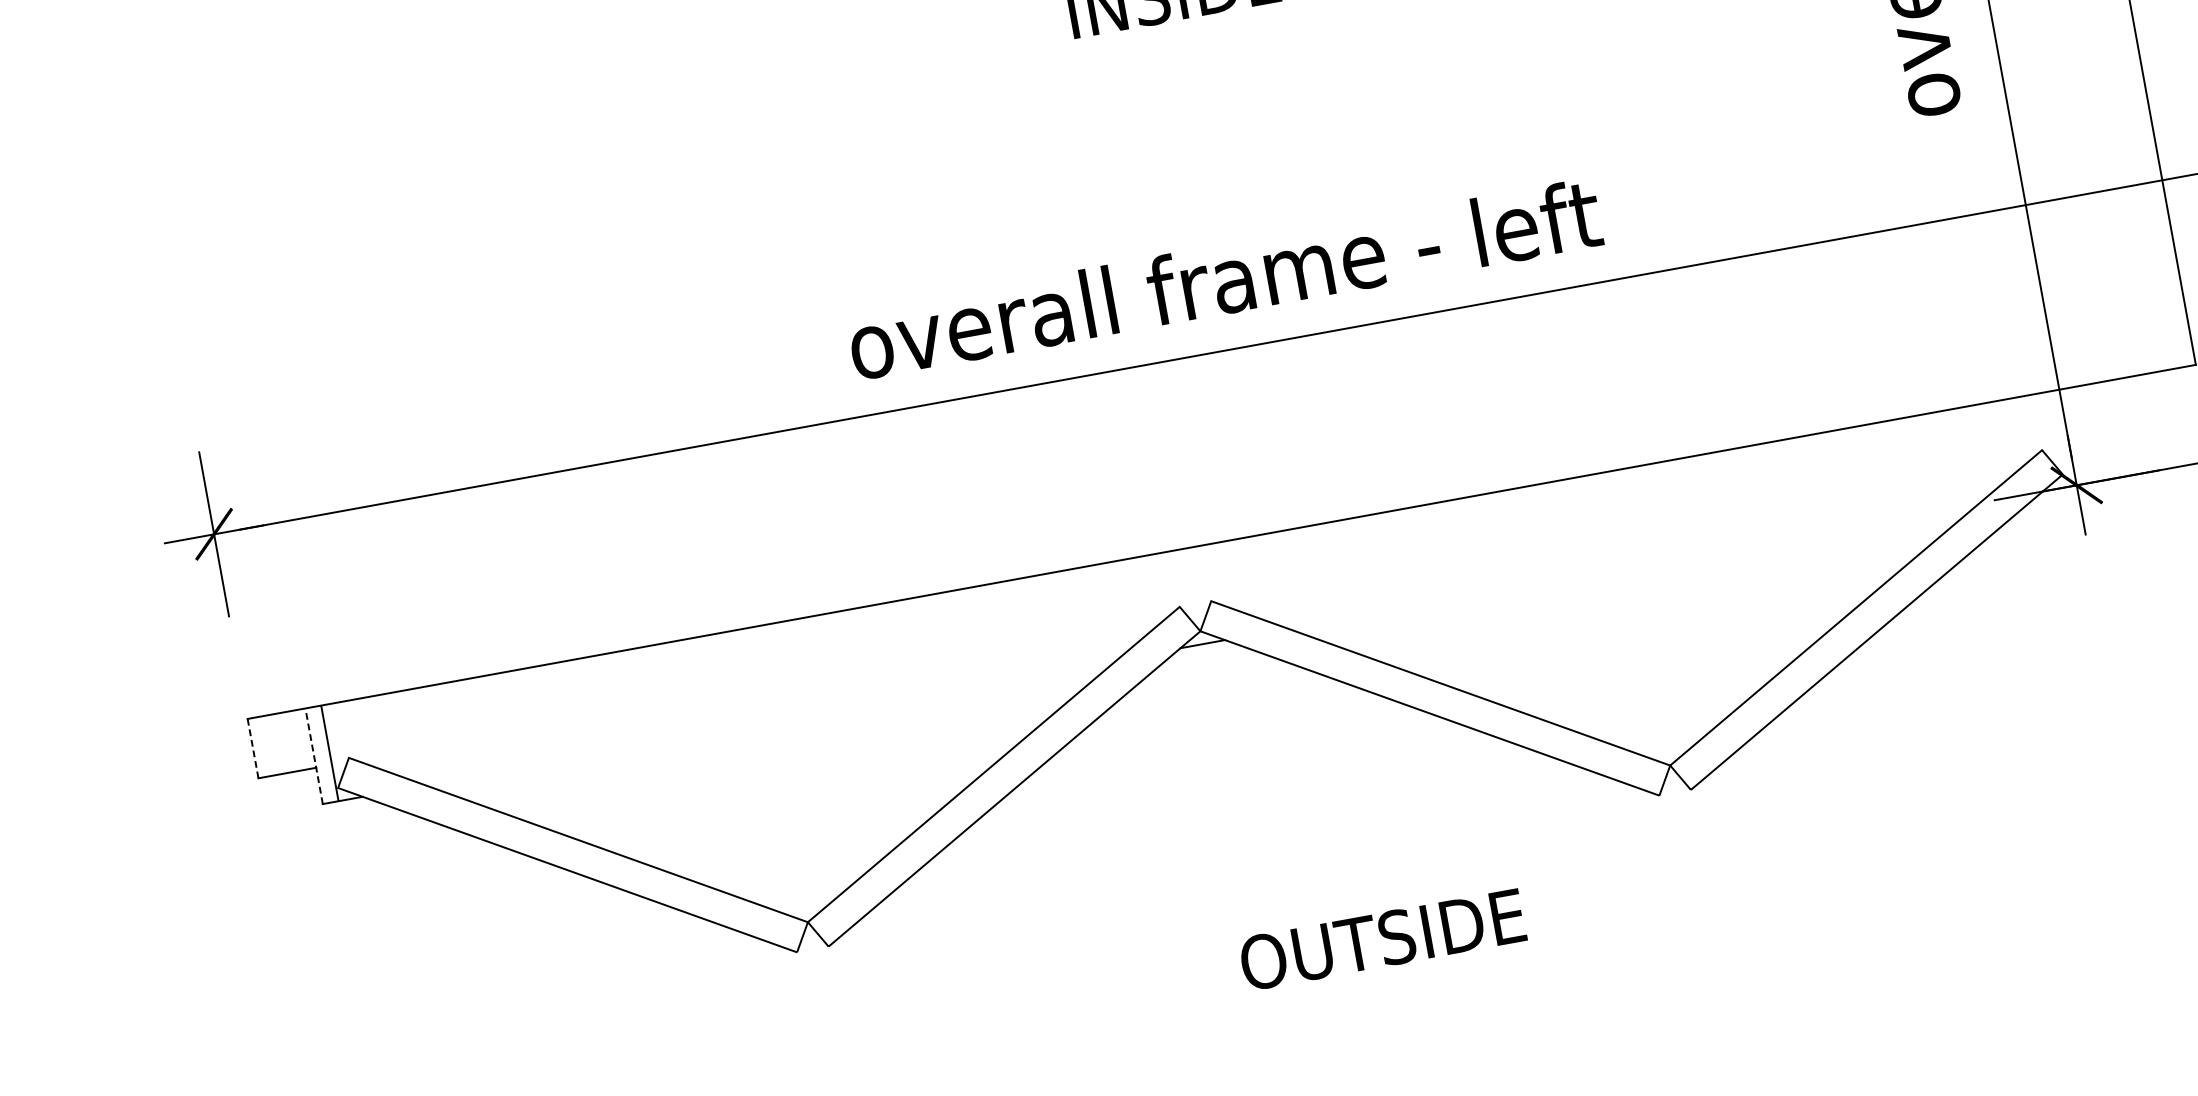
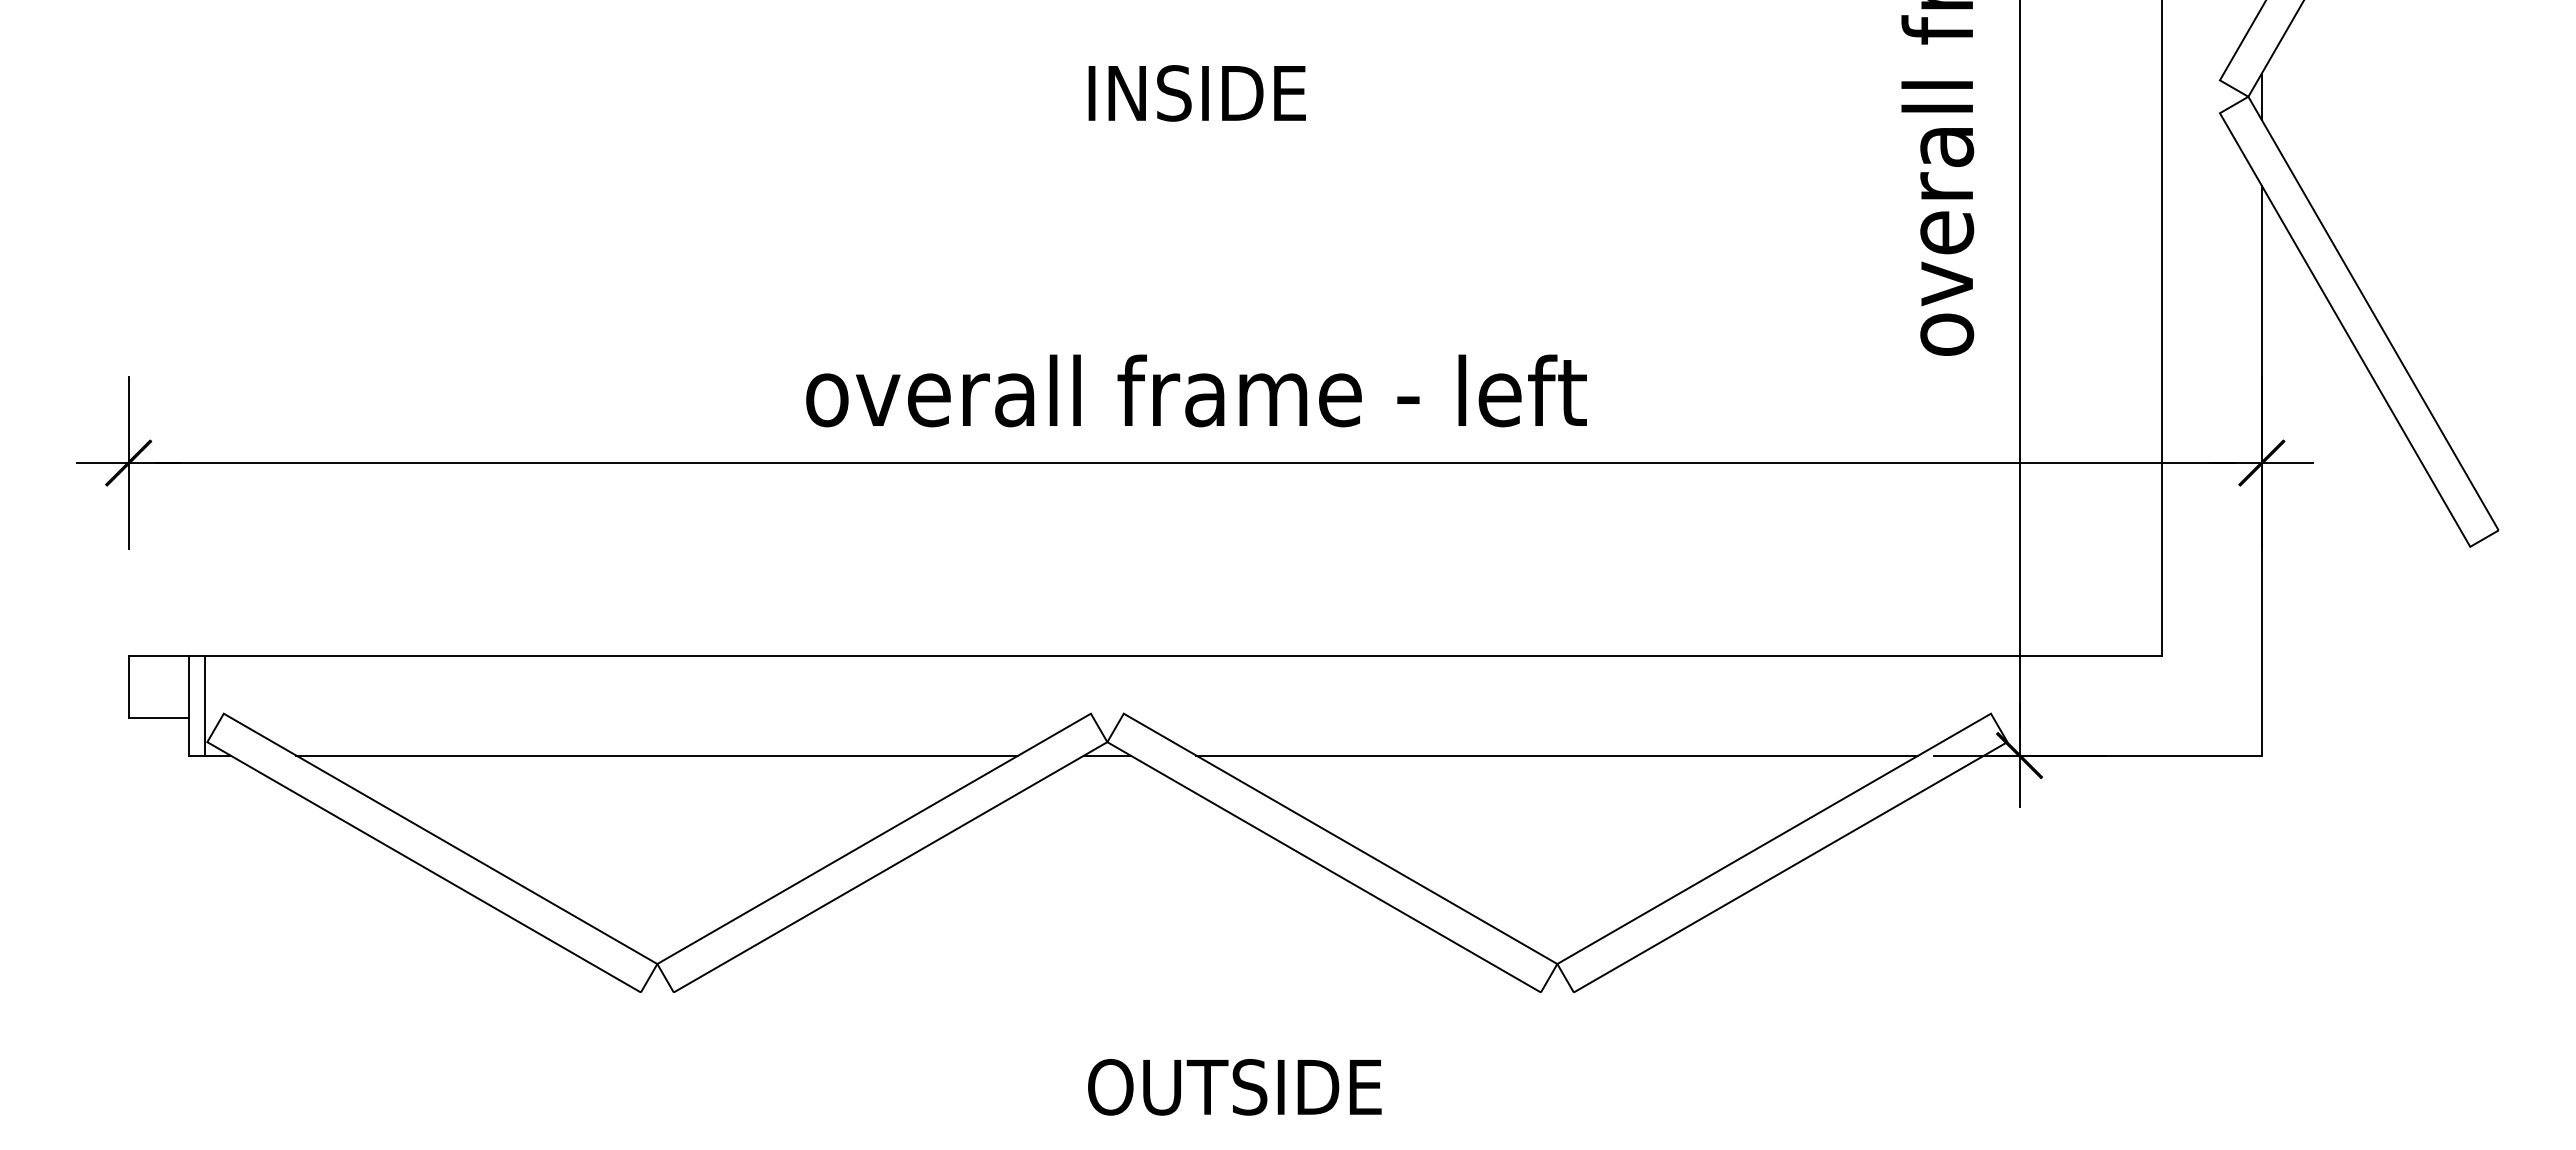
line: (1634, 565) -> (1557, 755), added
line: (771, 722) -> (657, 755), added
line: (252, 748) -> (128, 686), dashed -> solid
line: (313, 756) -> (188, 705), dashed -> solid

